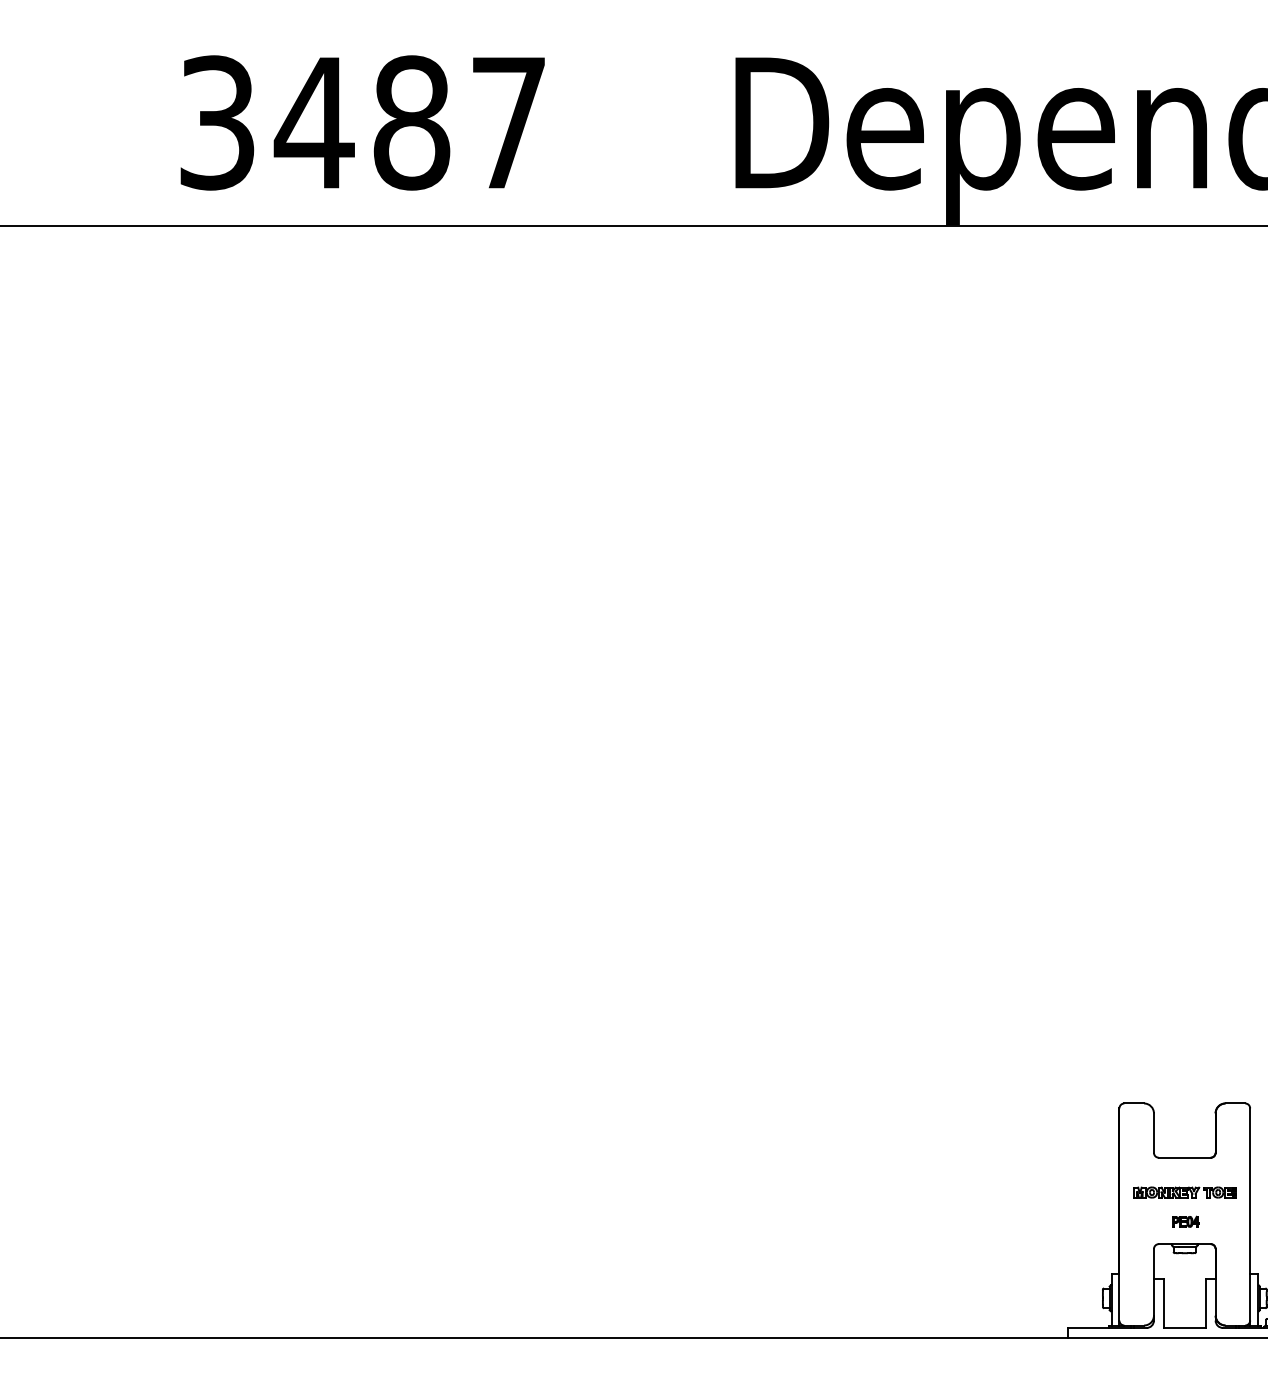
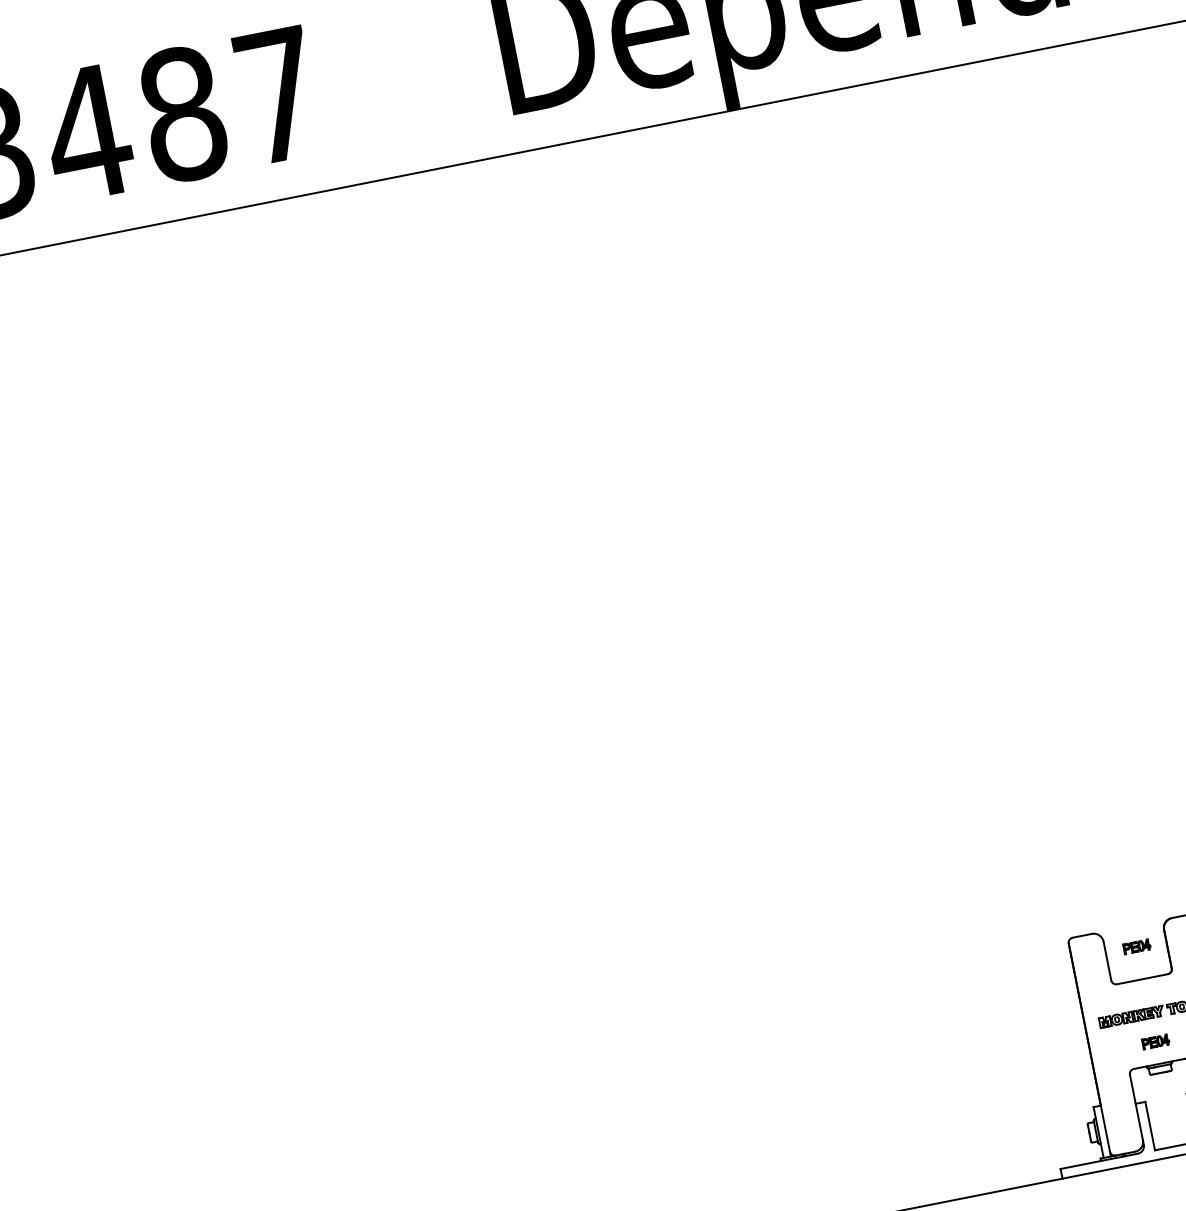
part: (1185, 1124) -> (1136, 946), added

